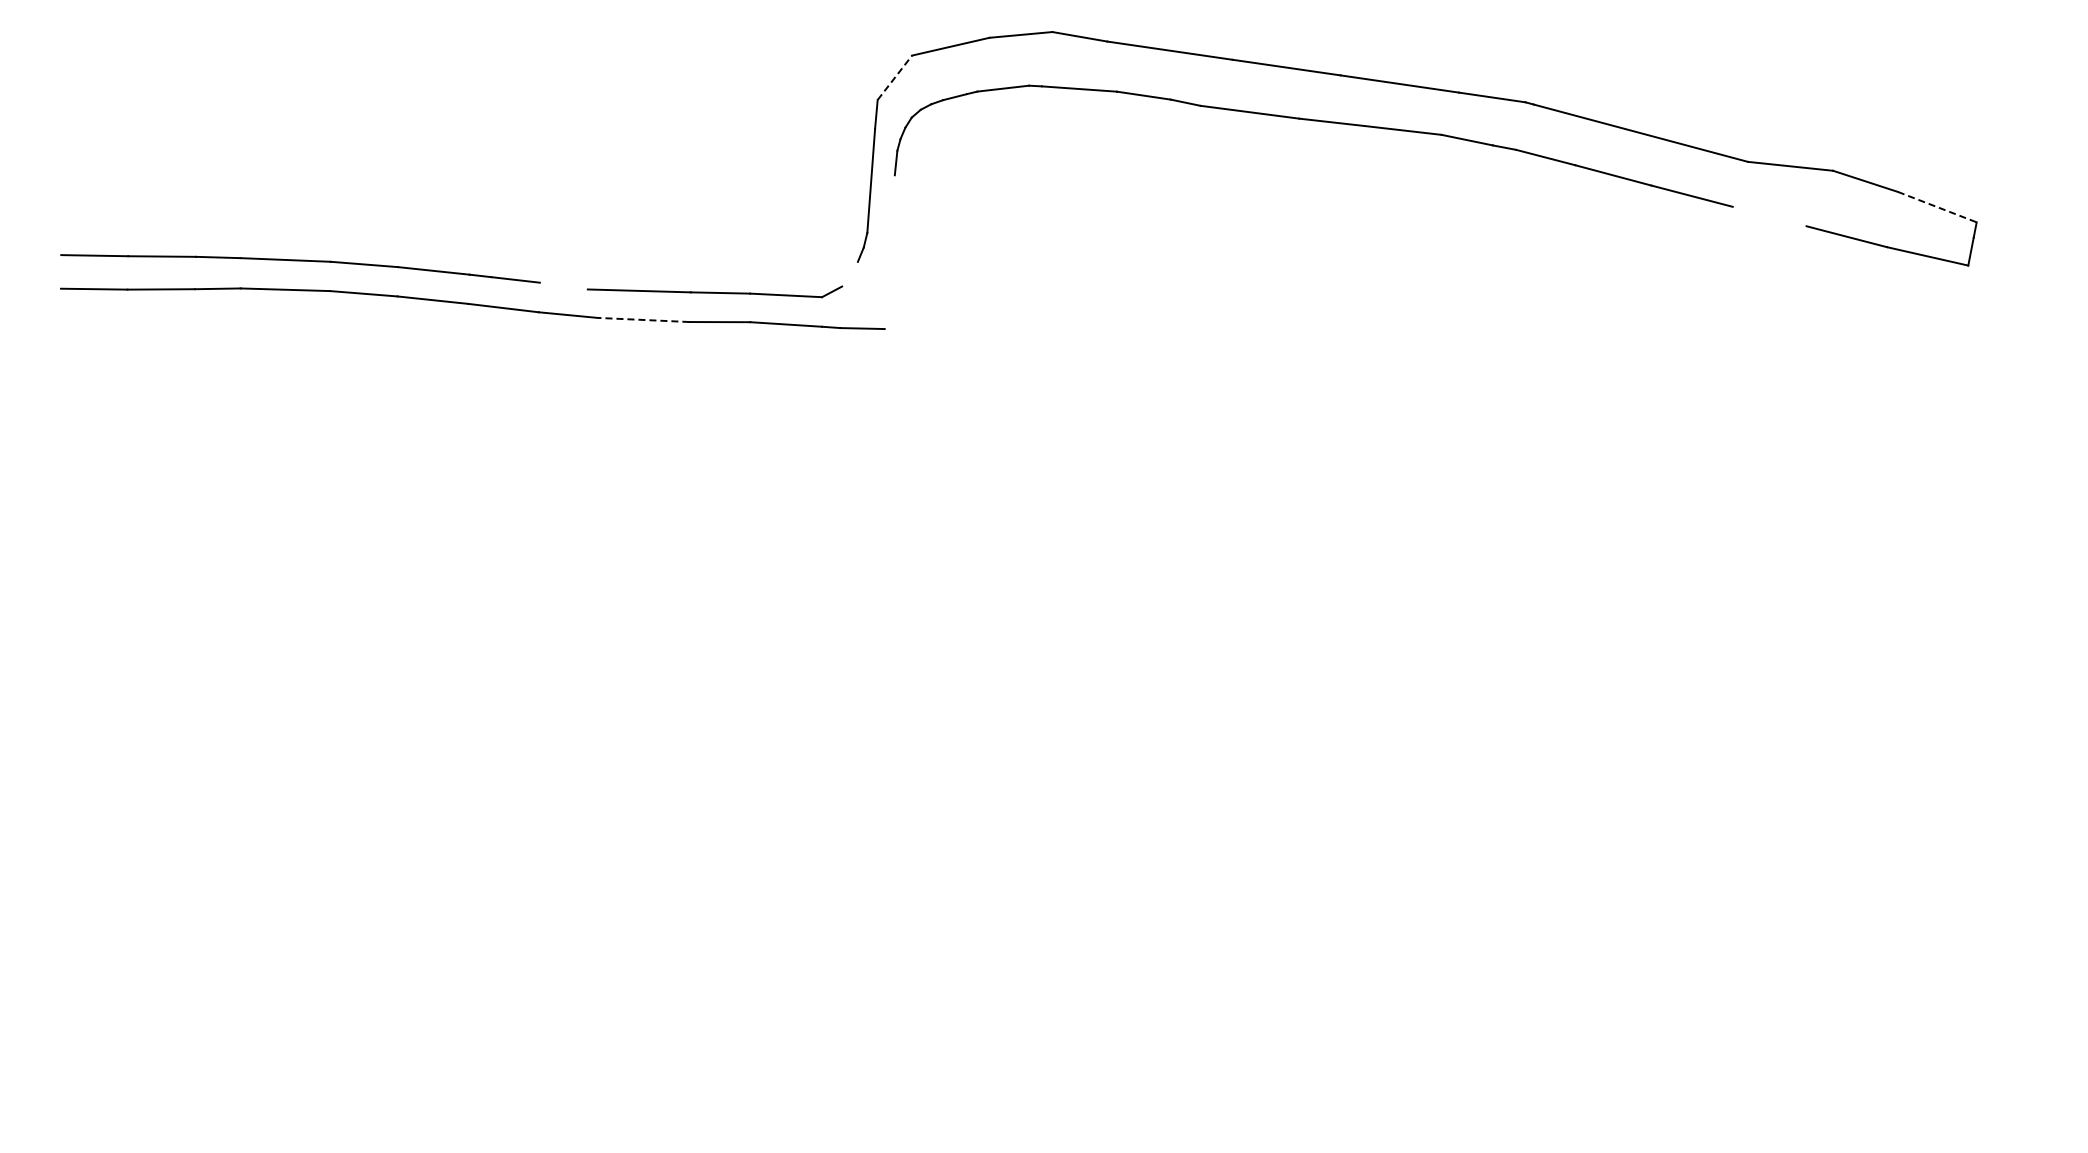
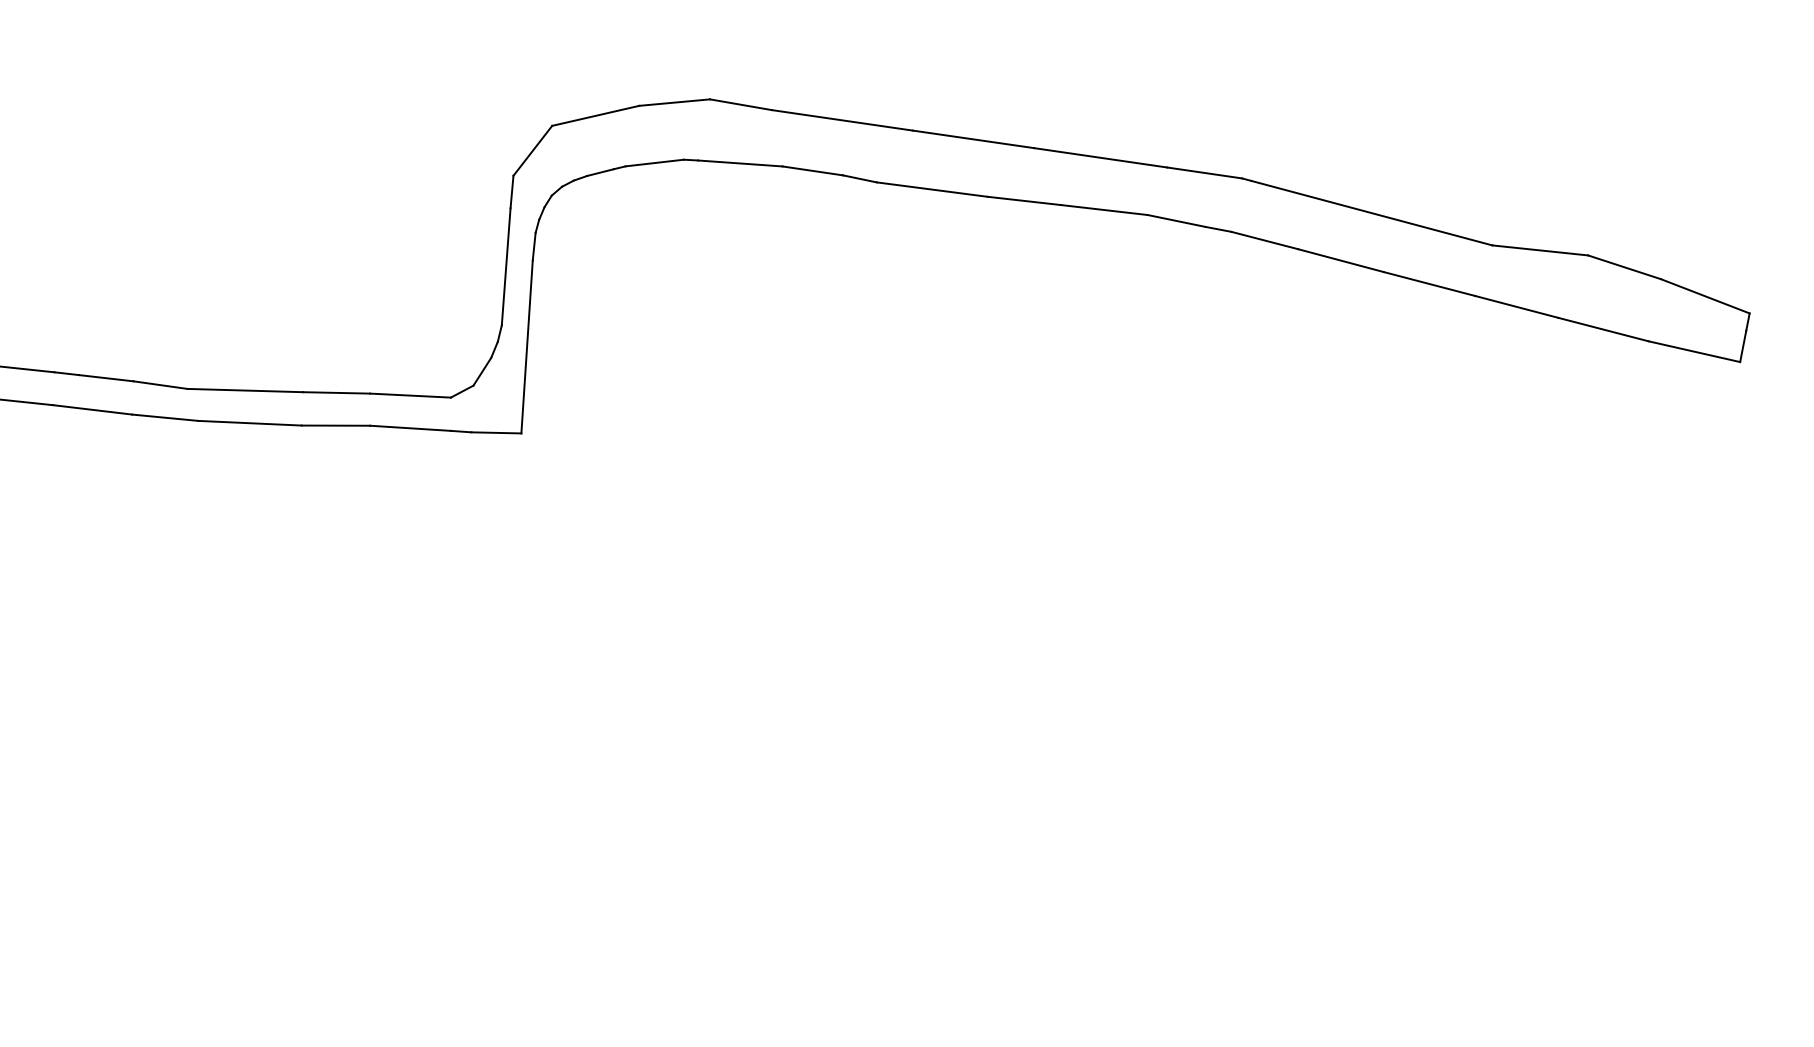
line: (895, 77) -> (533, 150), dashed -> solid
line: (1937, 207) -> (1705, 296), dashed -> solid
line: (1769, 216) -> (1516, 306), added
line: (889, 252) -> (526, 347), added
line: (849, 273) -> (481, 370), added
line: (563, 285) -> (160, 384), added
line: (643, 319) -> (250, 422), dashed -> solid

